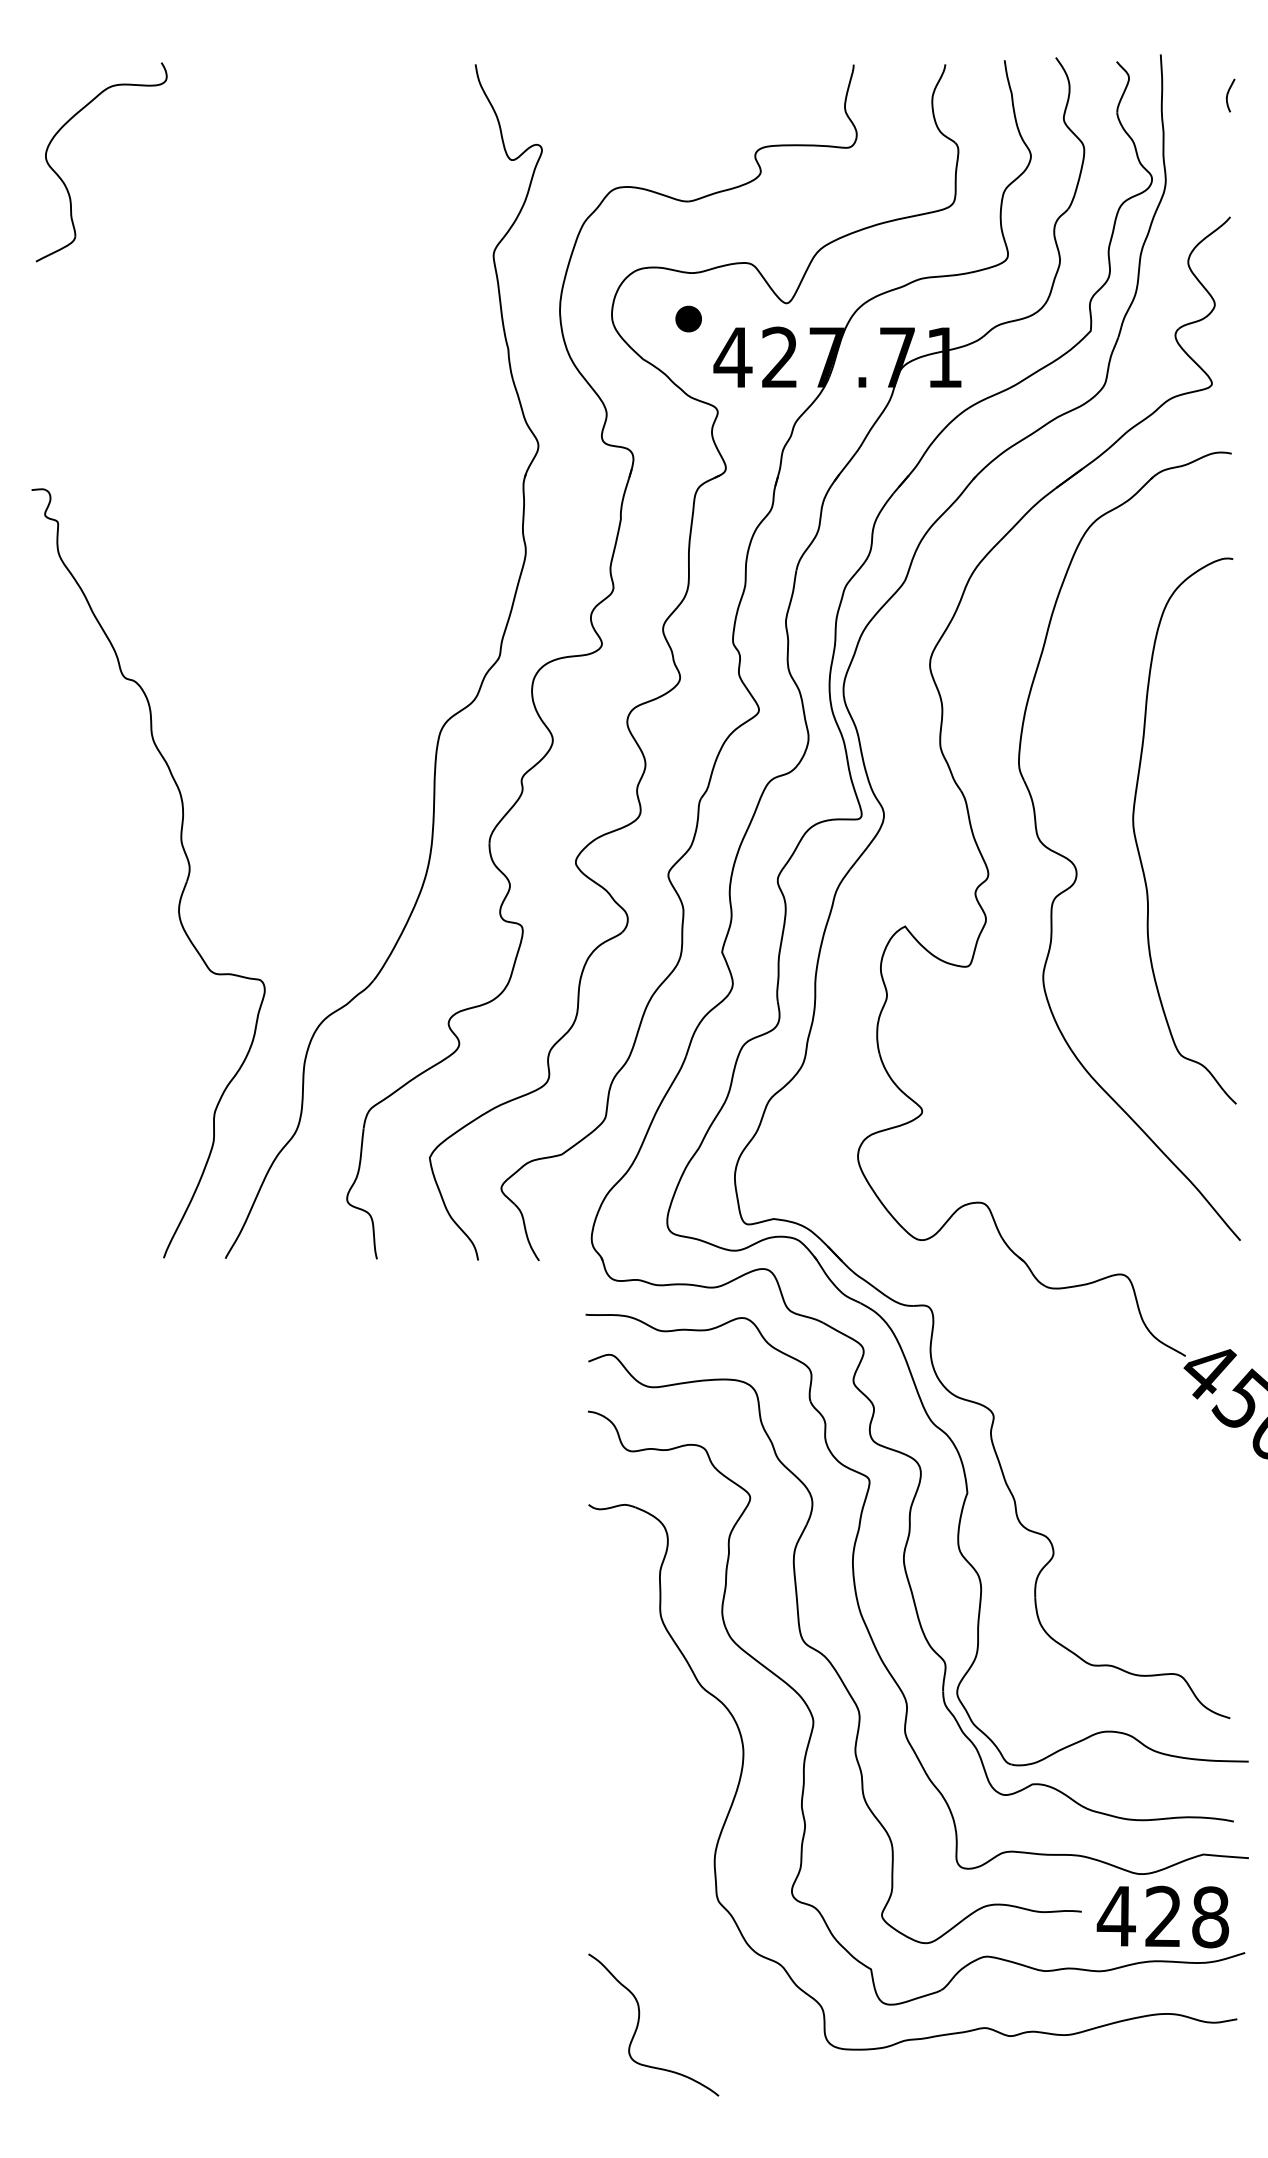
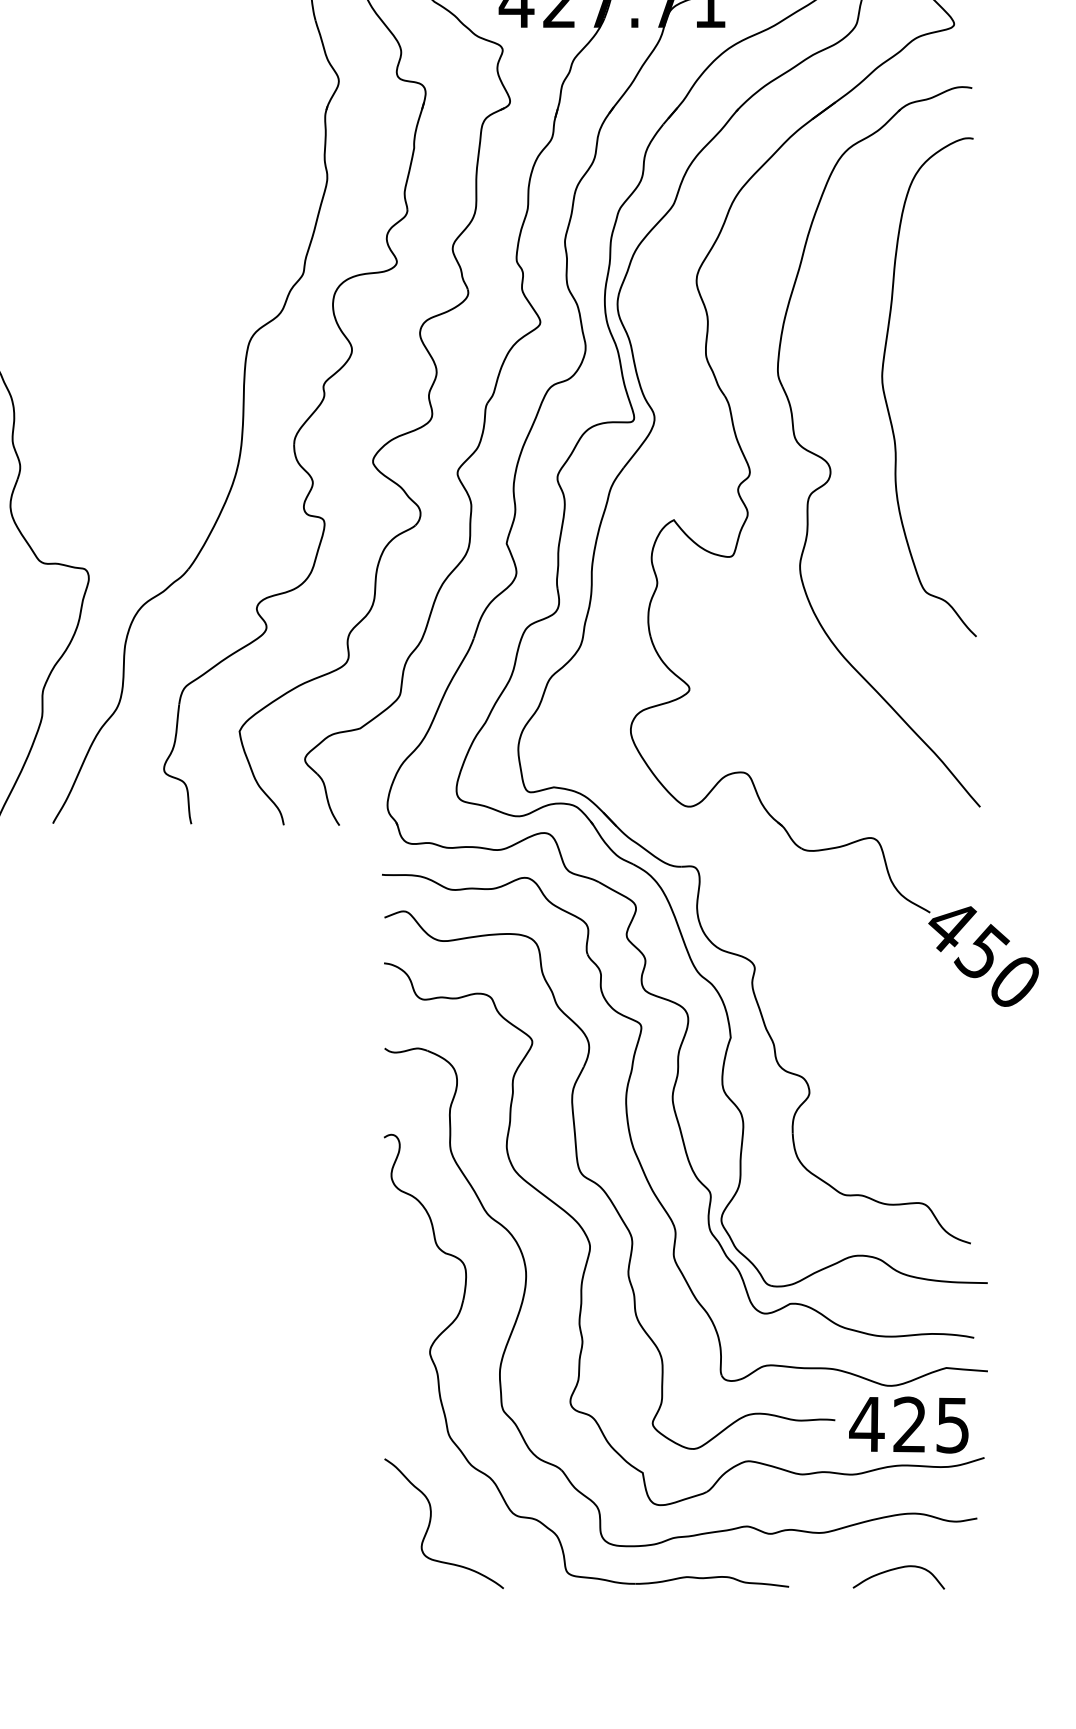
curve: (1136, 837) -> (885, 393), moved
part: (673, 1789) -> (462, 1308), added
text: (1210, 1917) -> (952, 1425), 428 -> 425
curve: (1148, 2075) -> (896, 1569), added

